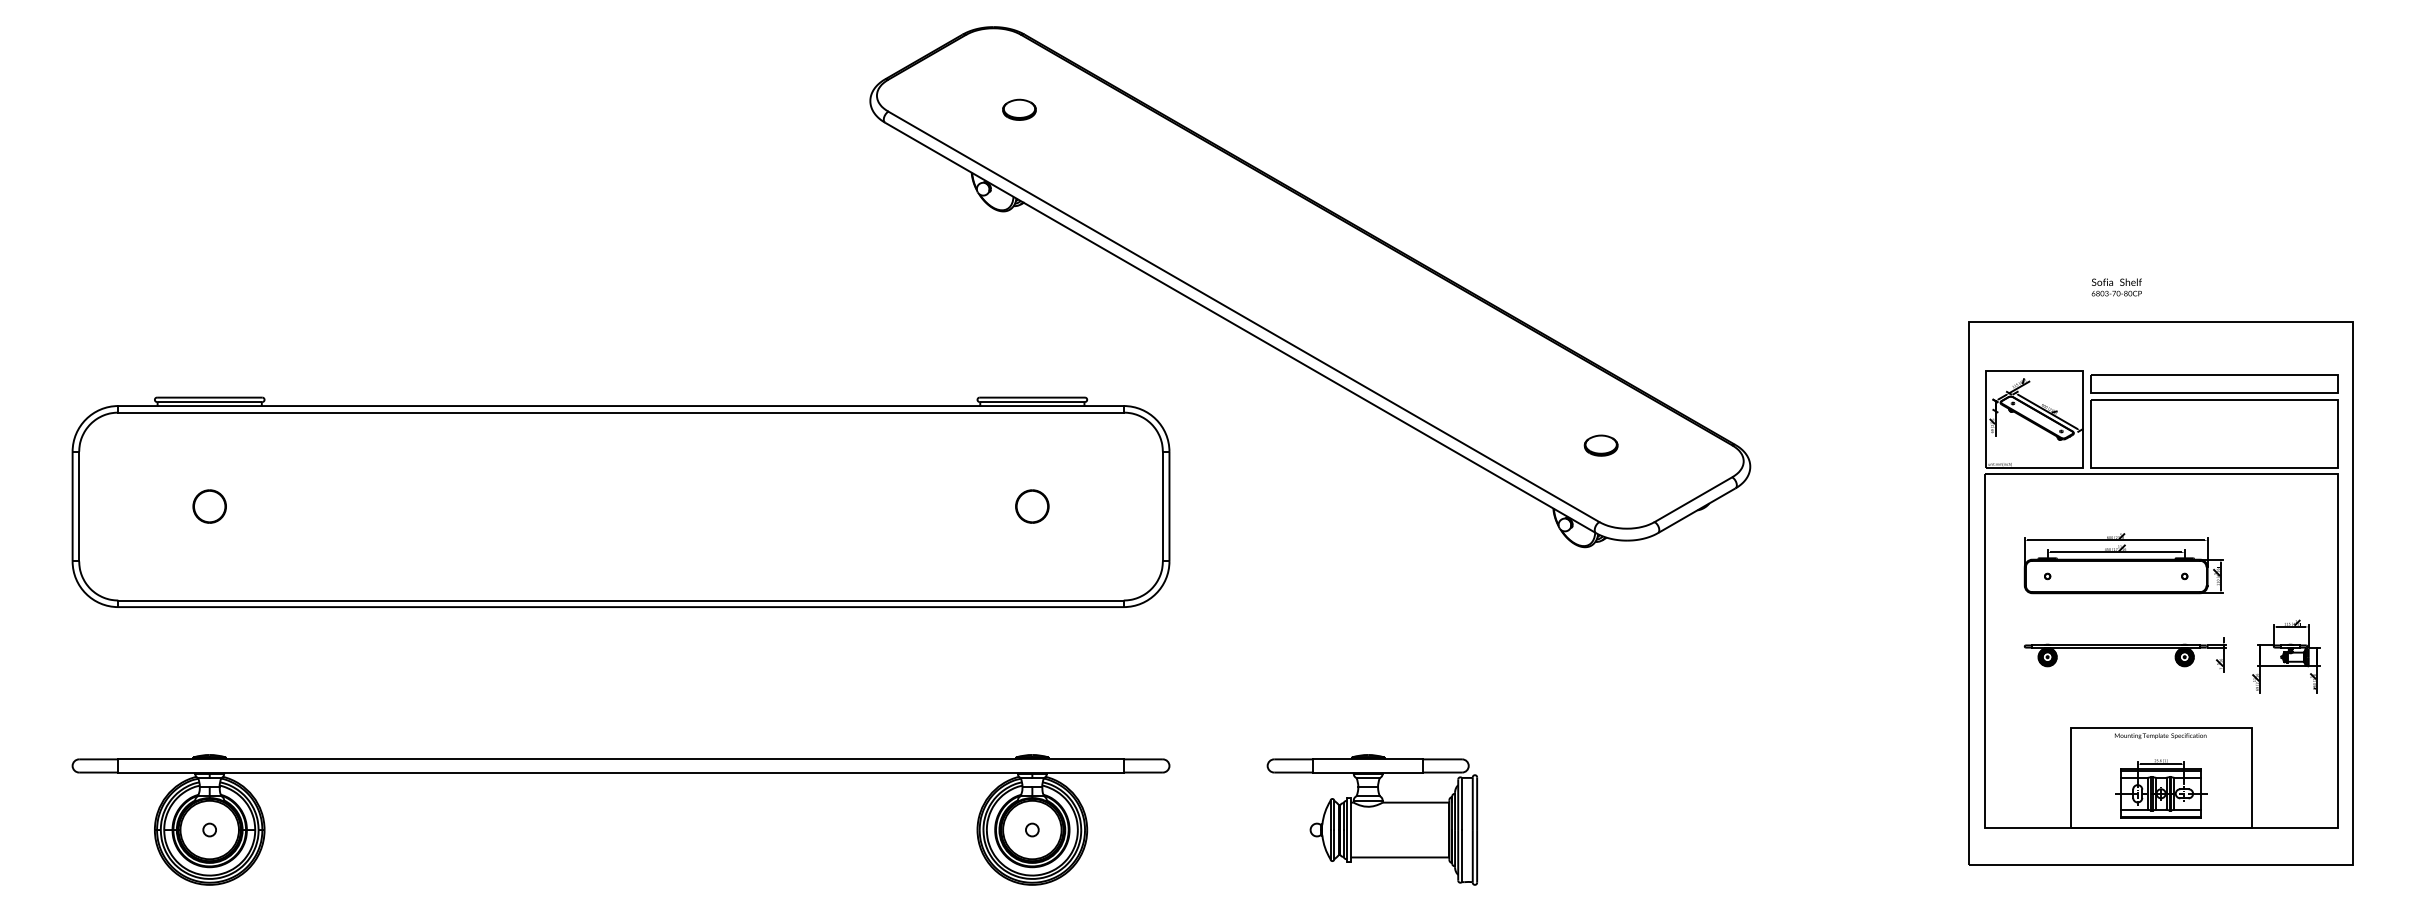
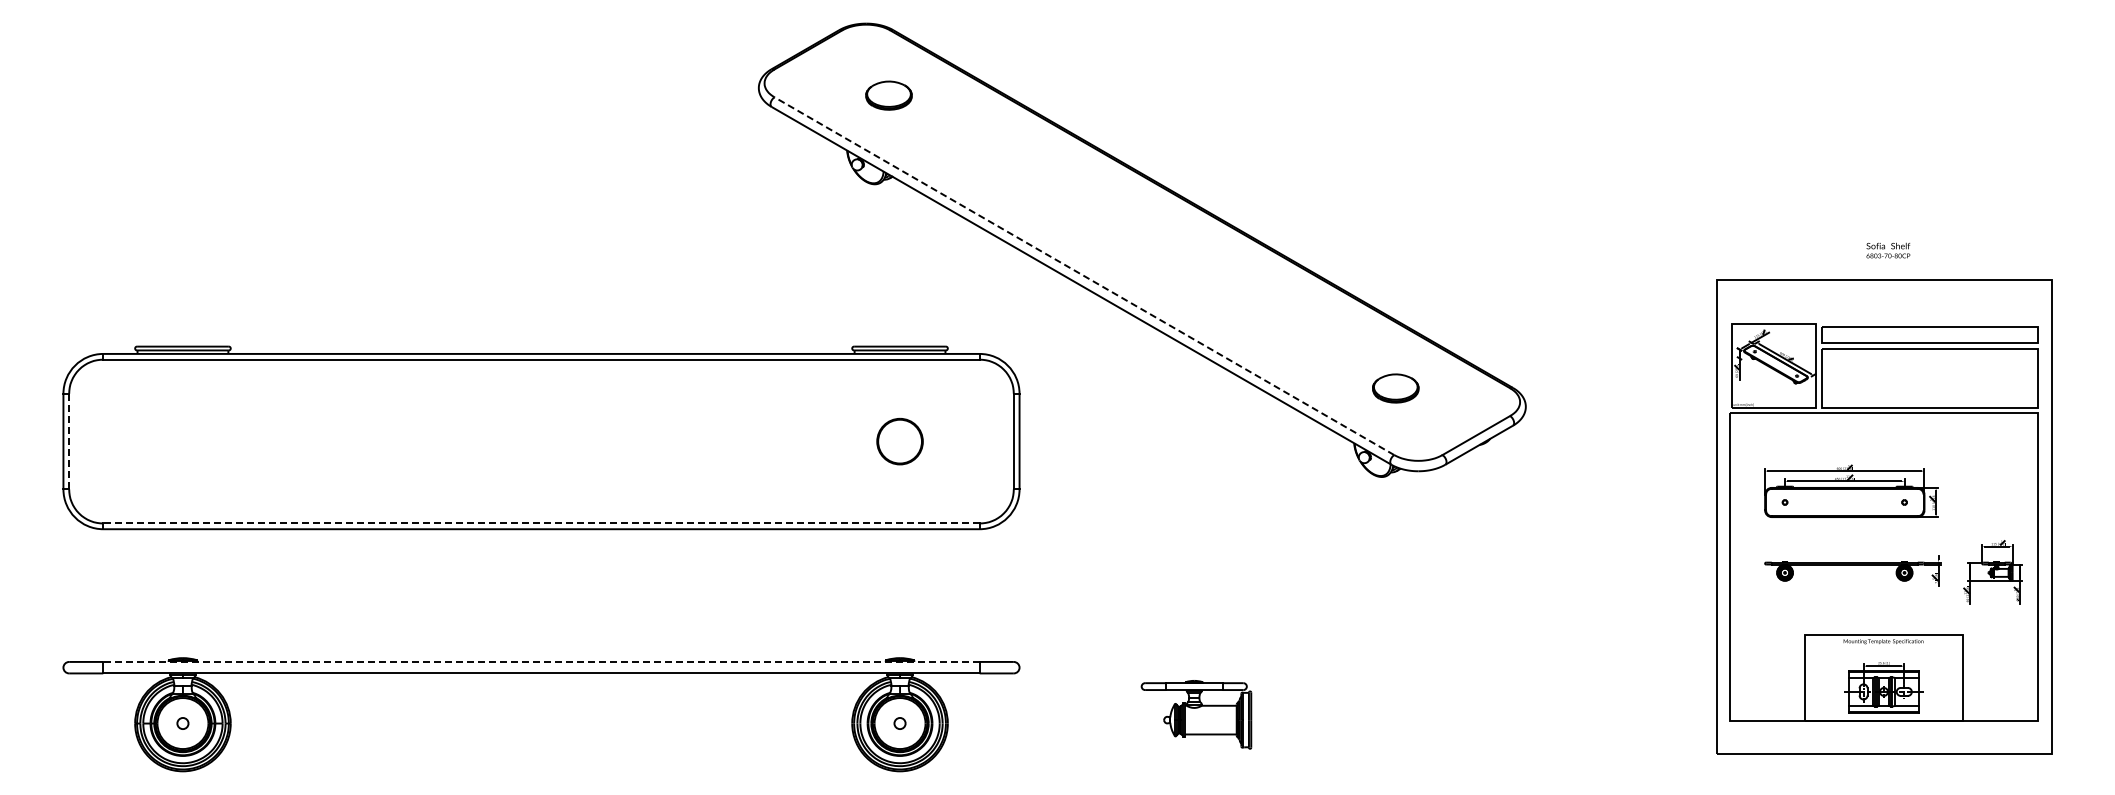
part: (1019, 109) -> (888, 95), size x1.6
text: (2116, 287) -> (1888, 250), moved
line: (1243, 317) -> (1084, 276), solid -> dashed
part: (1600, 445) -> (1395, 388), size x1.6
line: (79, 506) -> (69, 441), solid -> dashed
part: (209, 506) -> (182, 441), removed
part: (1031, 506) -> (899, 441), size x1.6
line: (621, 600) -> (541, 523), solid -> dashed
line: (621, 758) -> (541, 661), solid -> dashed
part: (1372, 819) -> (1196, 714), size x0.6

